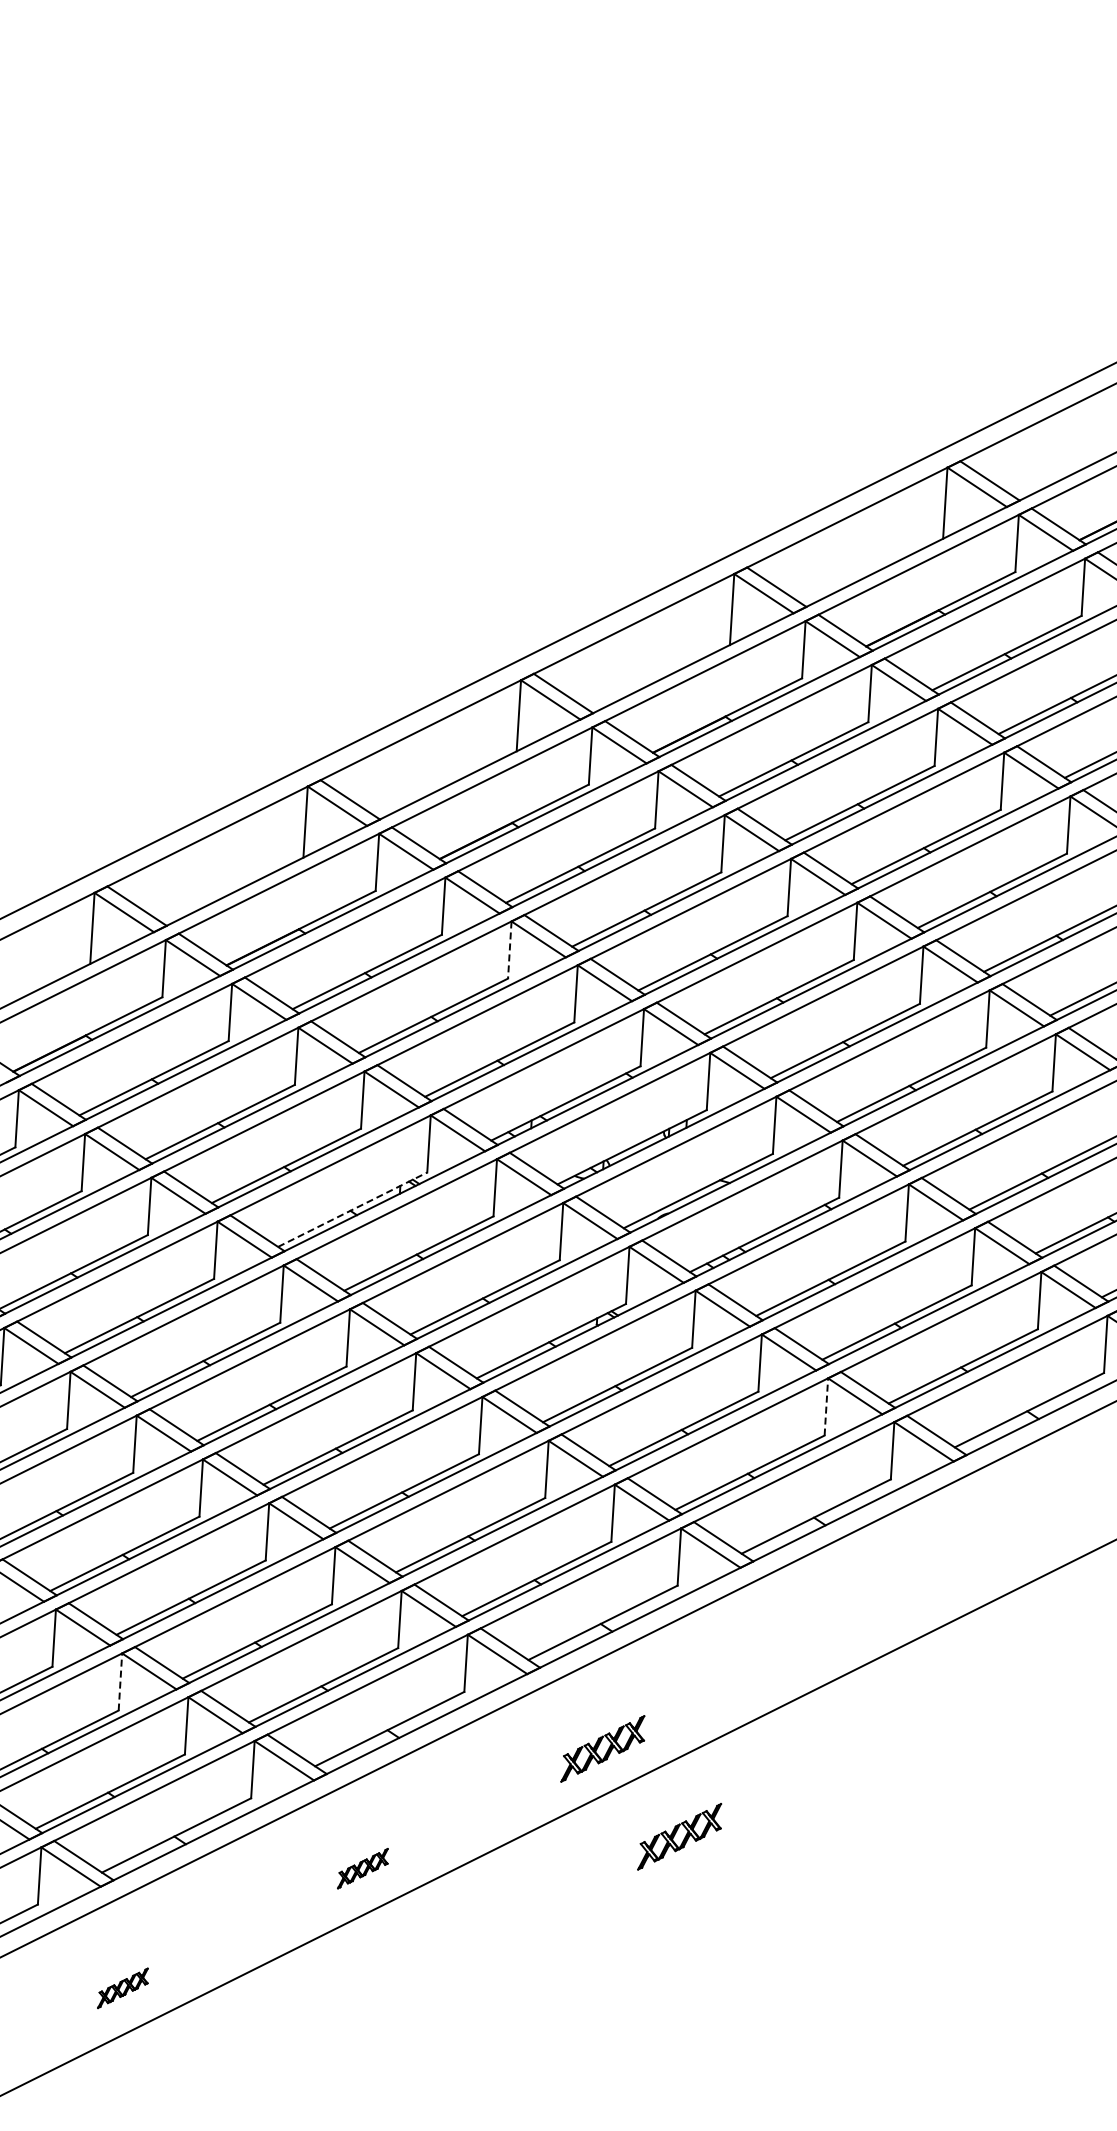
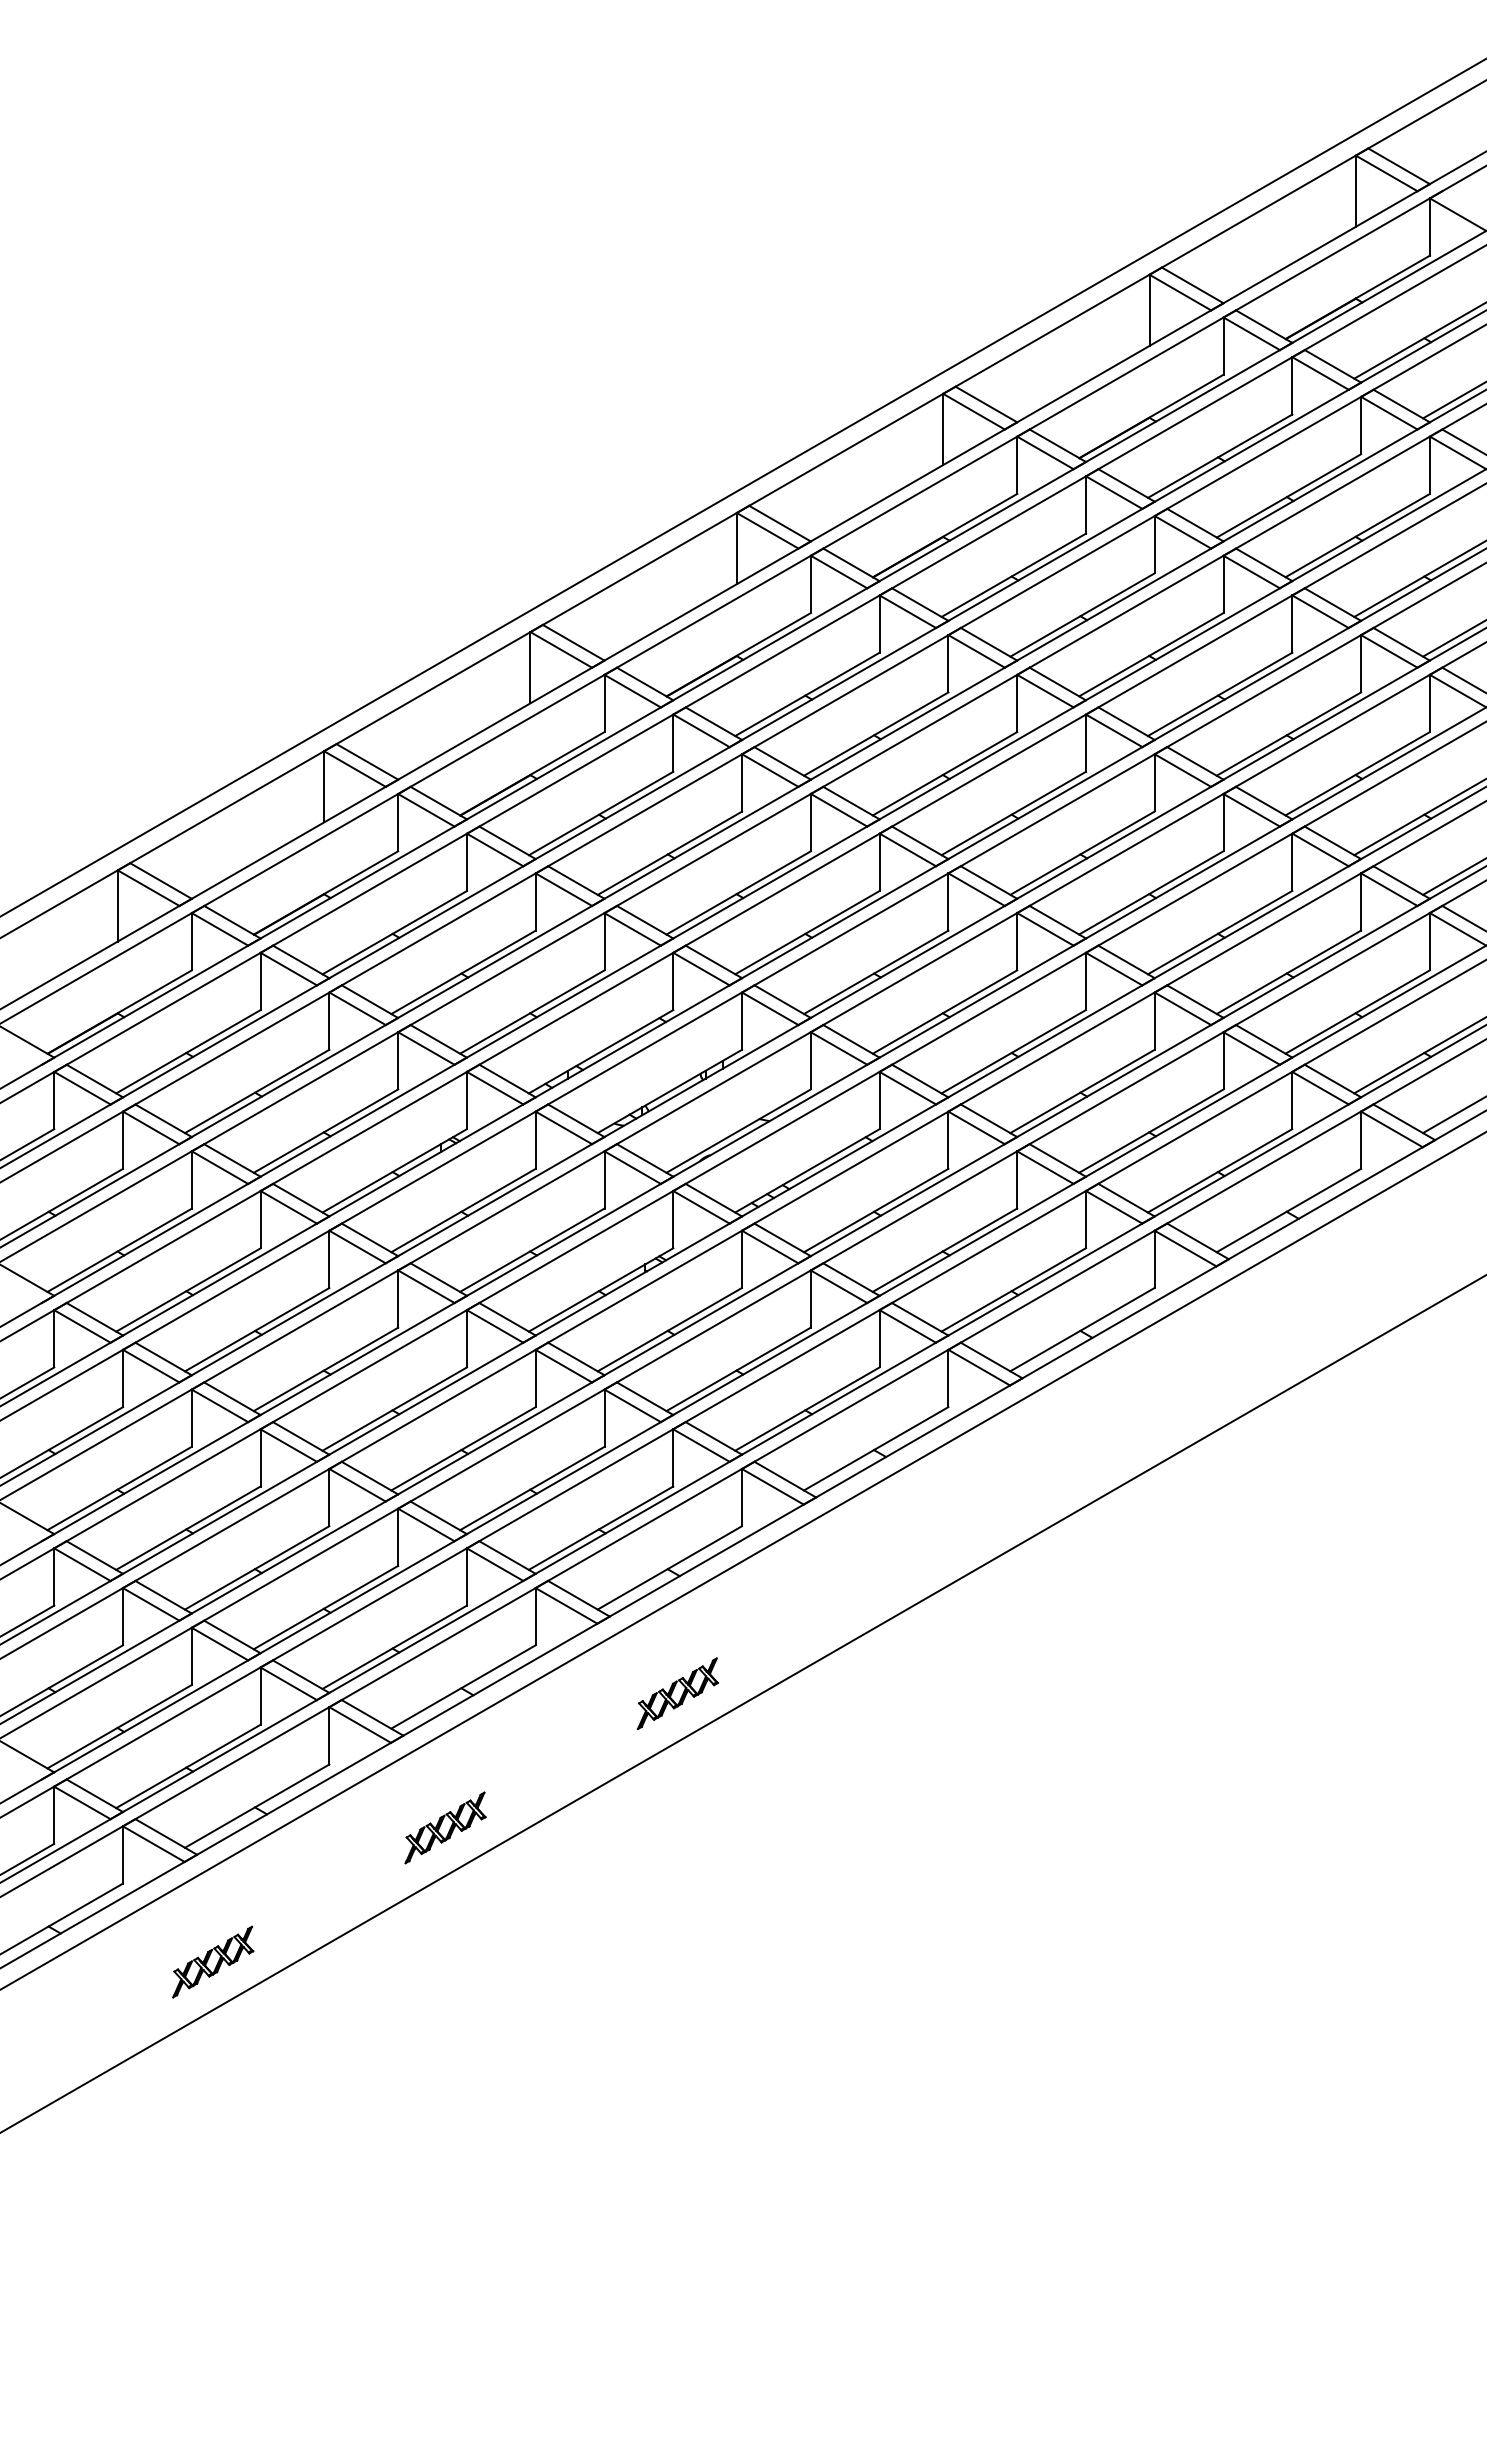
line: (509, 950) -> (535, 902), dashed -> solid
line: (353, 1209) -> (395, 1170), dashed -> solid
line: (826, 1406) -> (879, 1338), dashed -> solid
line: (120, 1682) -> (191, 1656), dashed -> solid
part: (679, 1836) -> (759, 1776), removed
part: (363, 1868) -> (445, 1827), size x1.67
part: (123, 1987) -> (213, 1961), size x1.67

